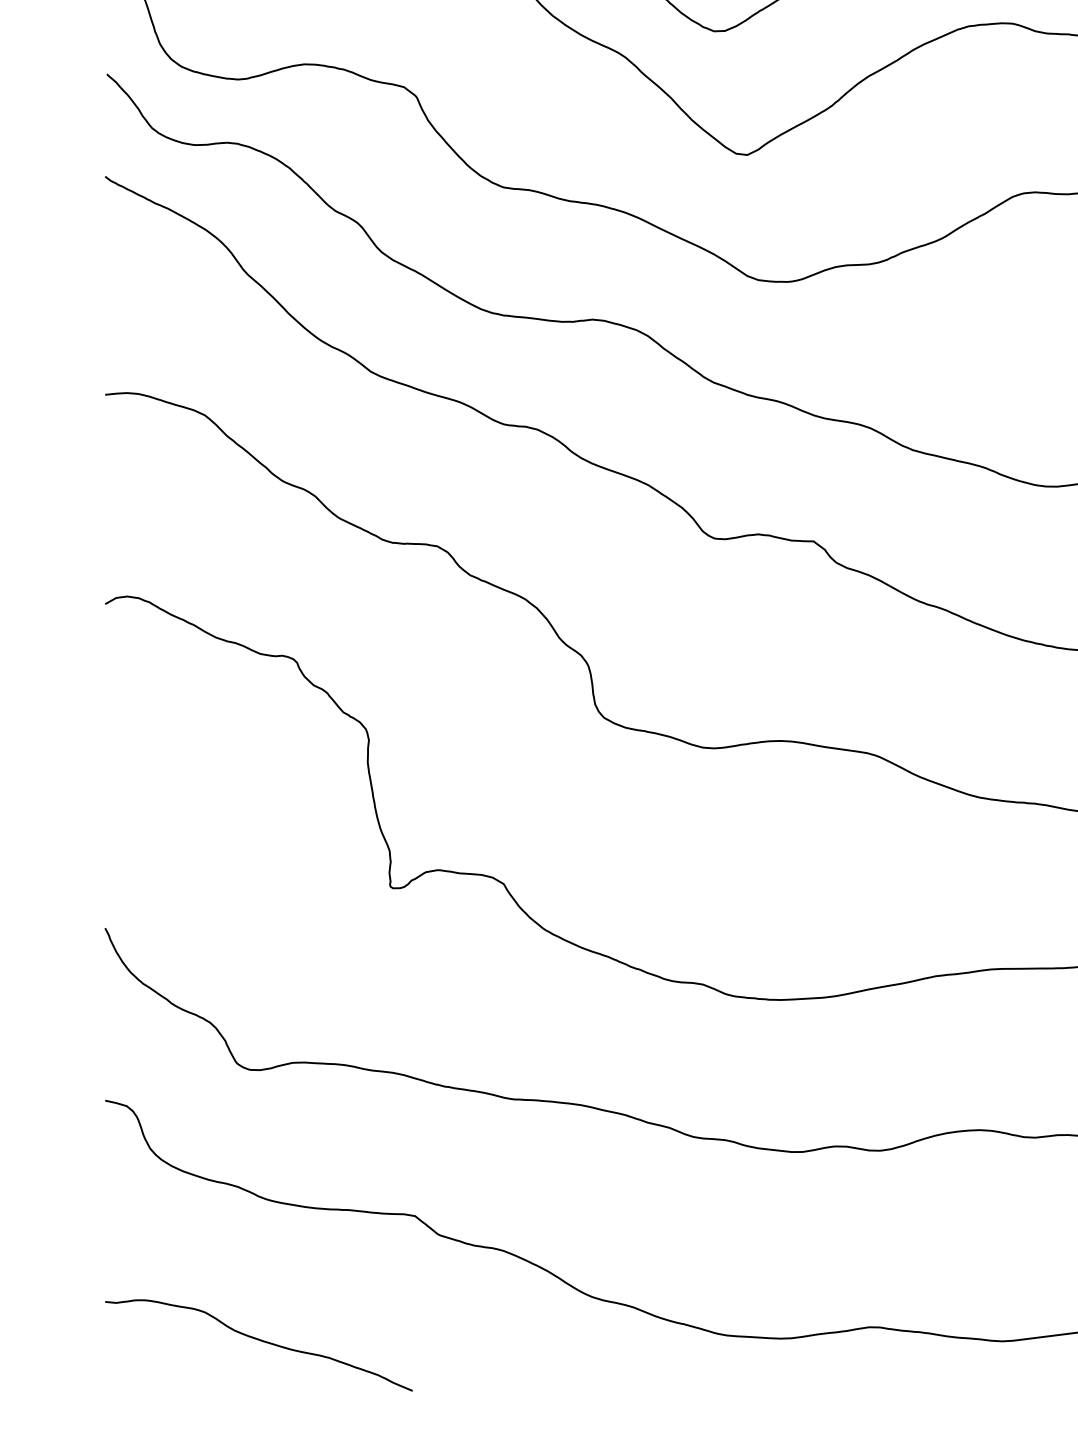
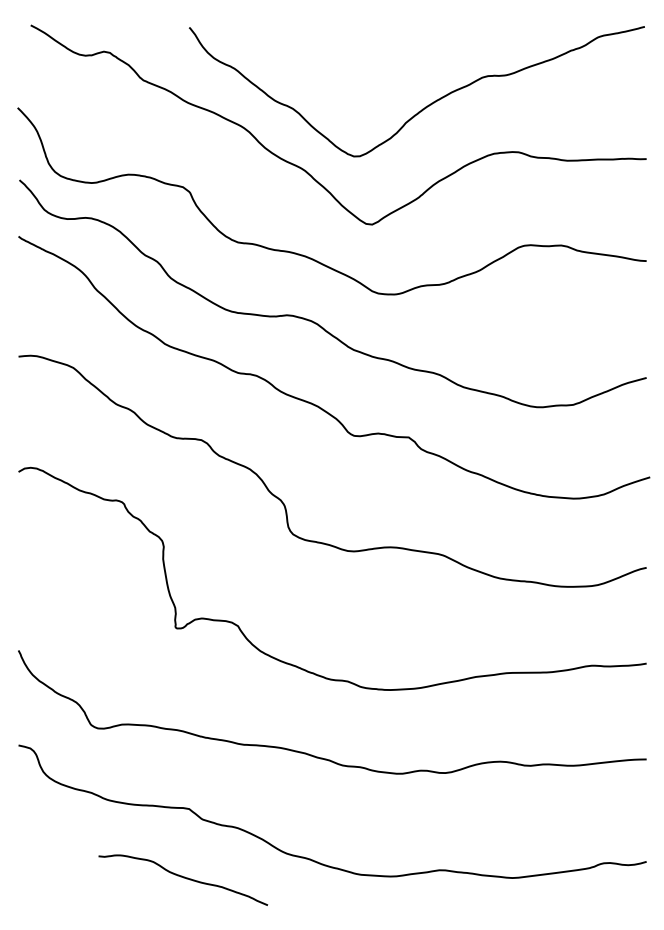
curve: (259, 1342) -> (183, 878), moved

